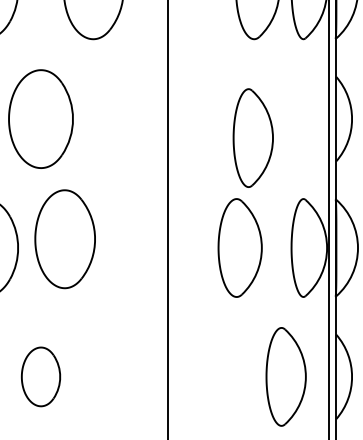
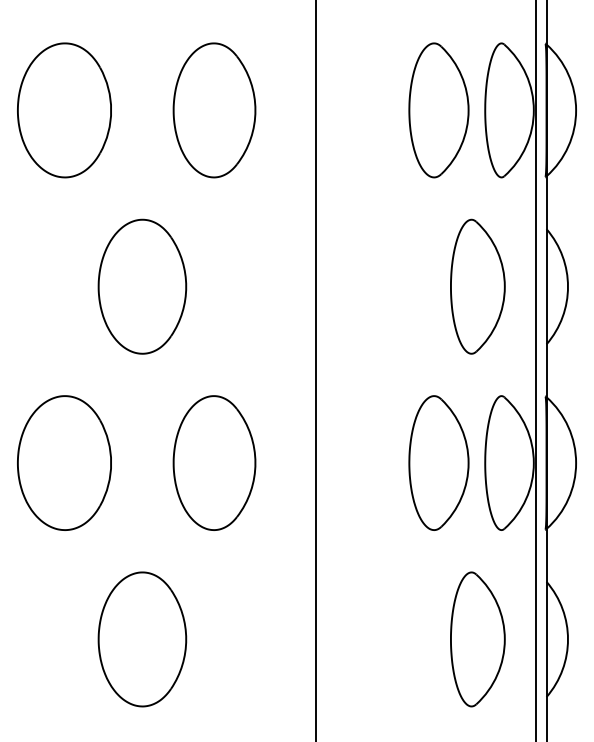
part: (253, 137) -> (477, 286), moved
part: (65, 238) -> (214, 462), moved
part: (239, 247) -> (438, 462), moved
part: (41, 376) -> (142, 639), size x1.67

